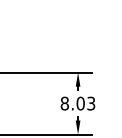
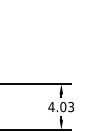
text: (64, 104) -> (51, 107), 8.03 -> 4.03

